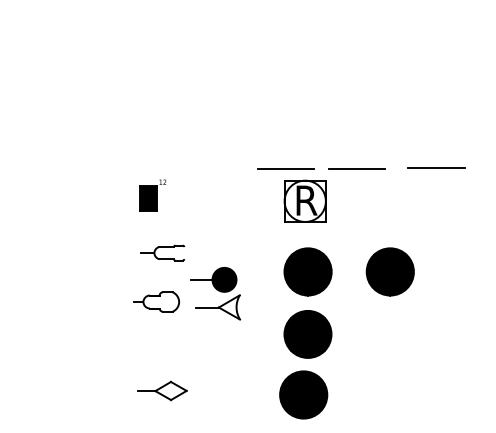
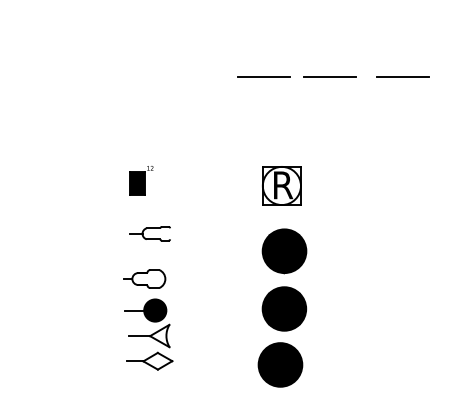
line: (361, 168) -> (333, 76), moved
part: (390, 272) -> (360, 251), removed
part: (216, 293) -> (147, 323), moved

